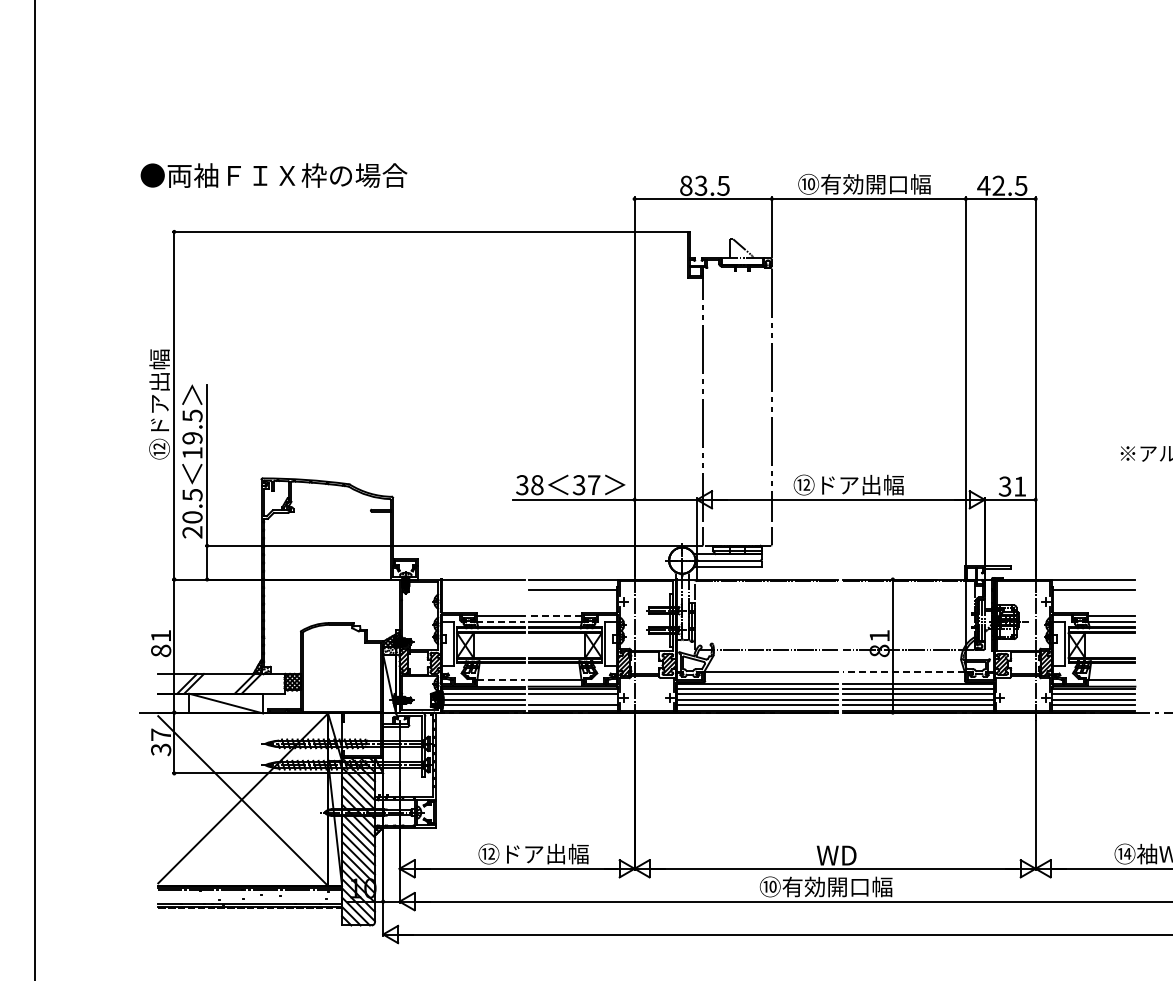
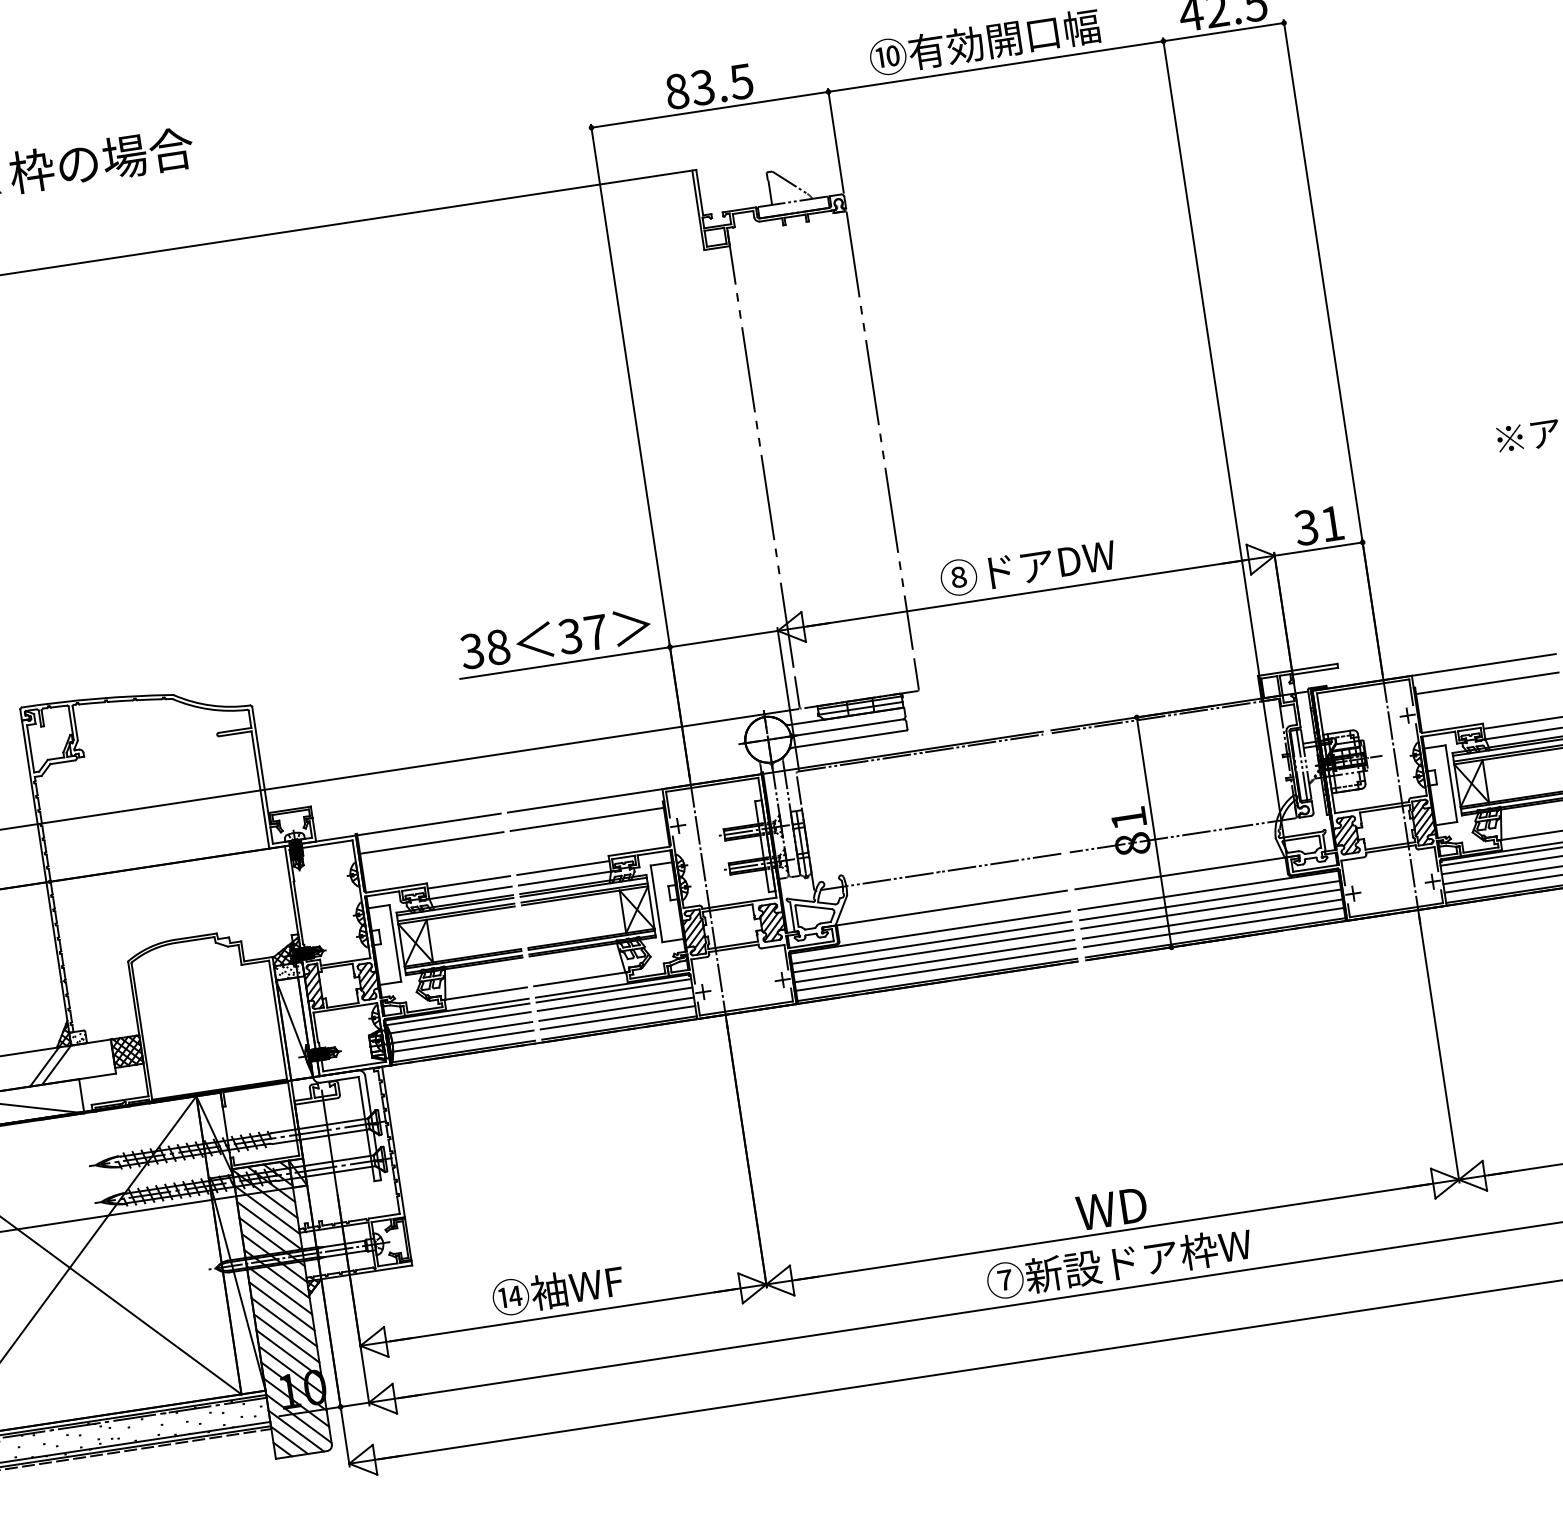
text: (850, 484) -> (1038, 564), ⑫ドア出幅 -> ⑧ドアDW
line: (482, 590) -> (430, 843), added
line: (555, 615) -> (563, 867), dashed -> solid
line: (500, 621) -> (470, 892), dashed -> solid
line: (904, 671) -> (1180, 873), dashed -> solid
line: (500, 680) -> (485, 994), dashed -> solid
line: (573, 700) -> (616, 1009), added
text: (538, 853) -> (596, 1283), ⑫ドア出幅 -> ⑭袖WF
text: (837, 886) -> (1121, 1262), ⑩有効開口幅 -> ⑦新設ドア枠W

